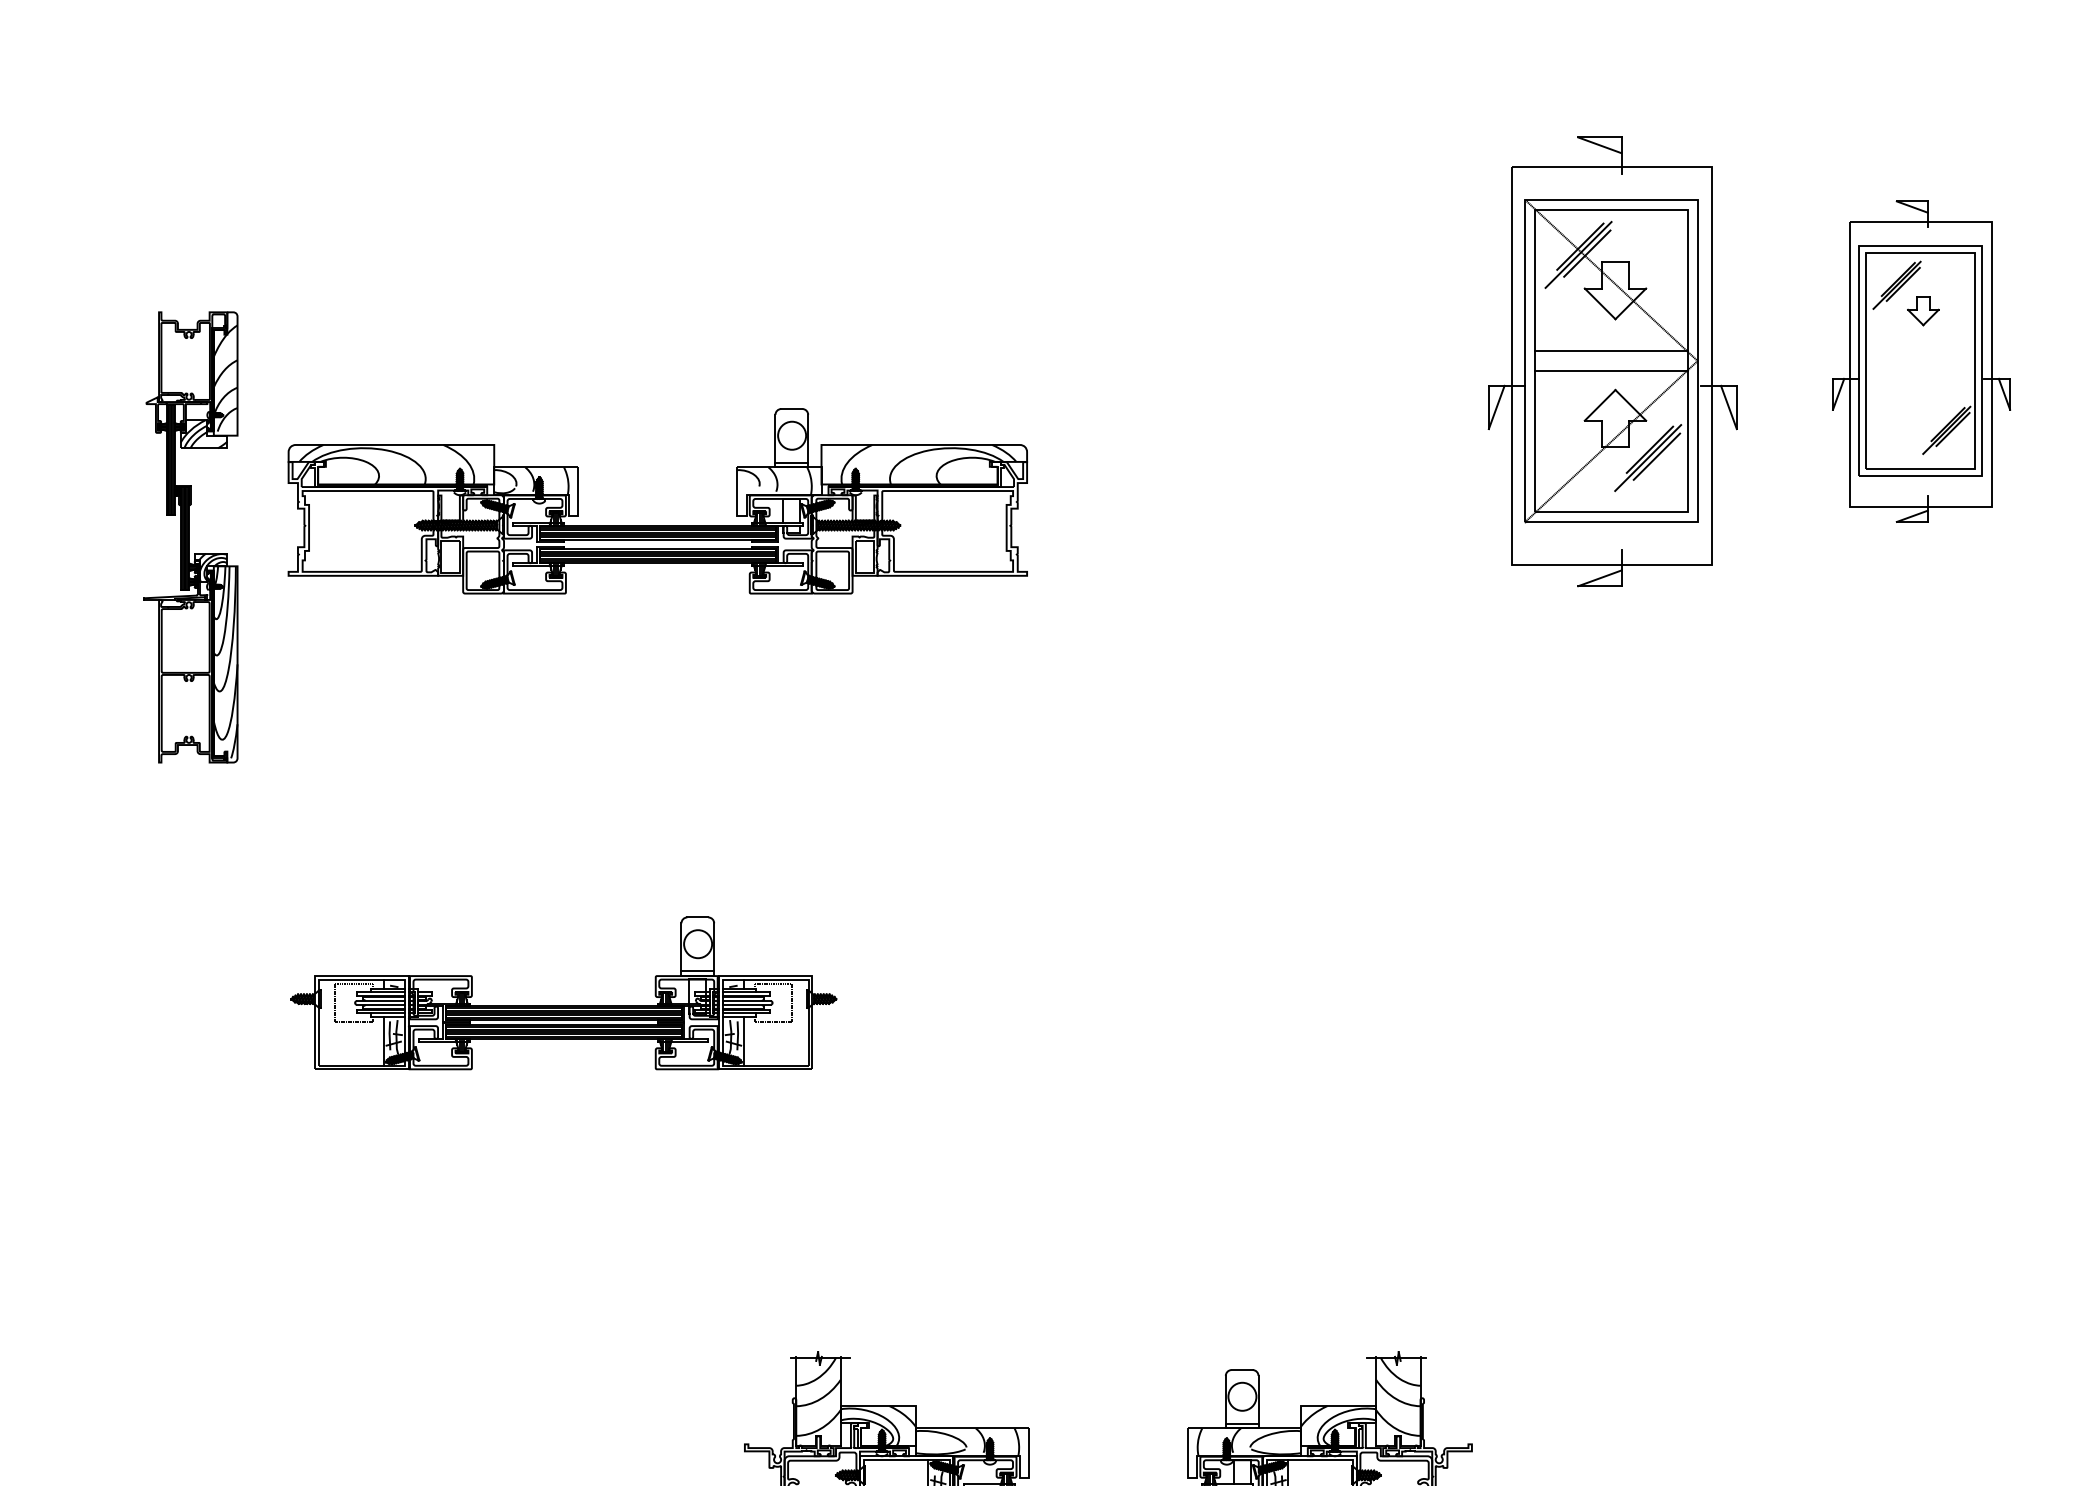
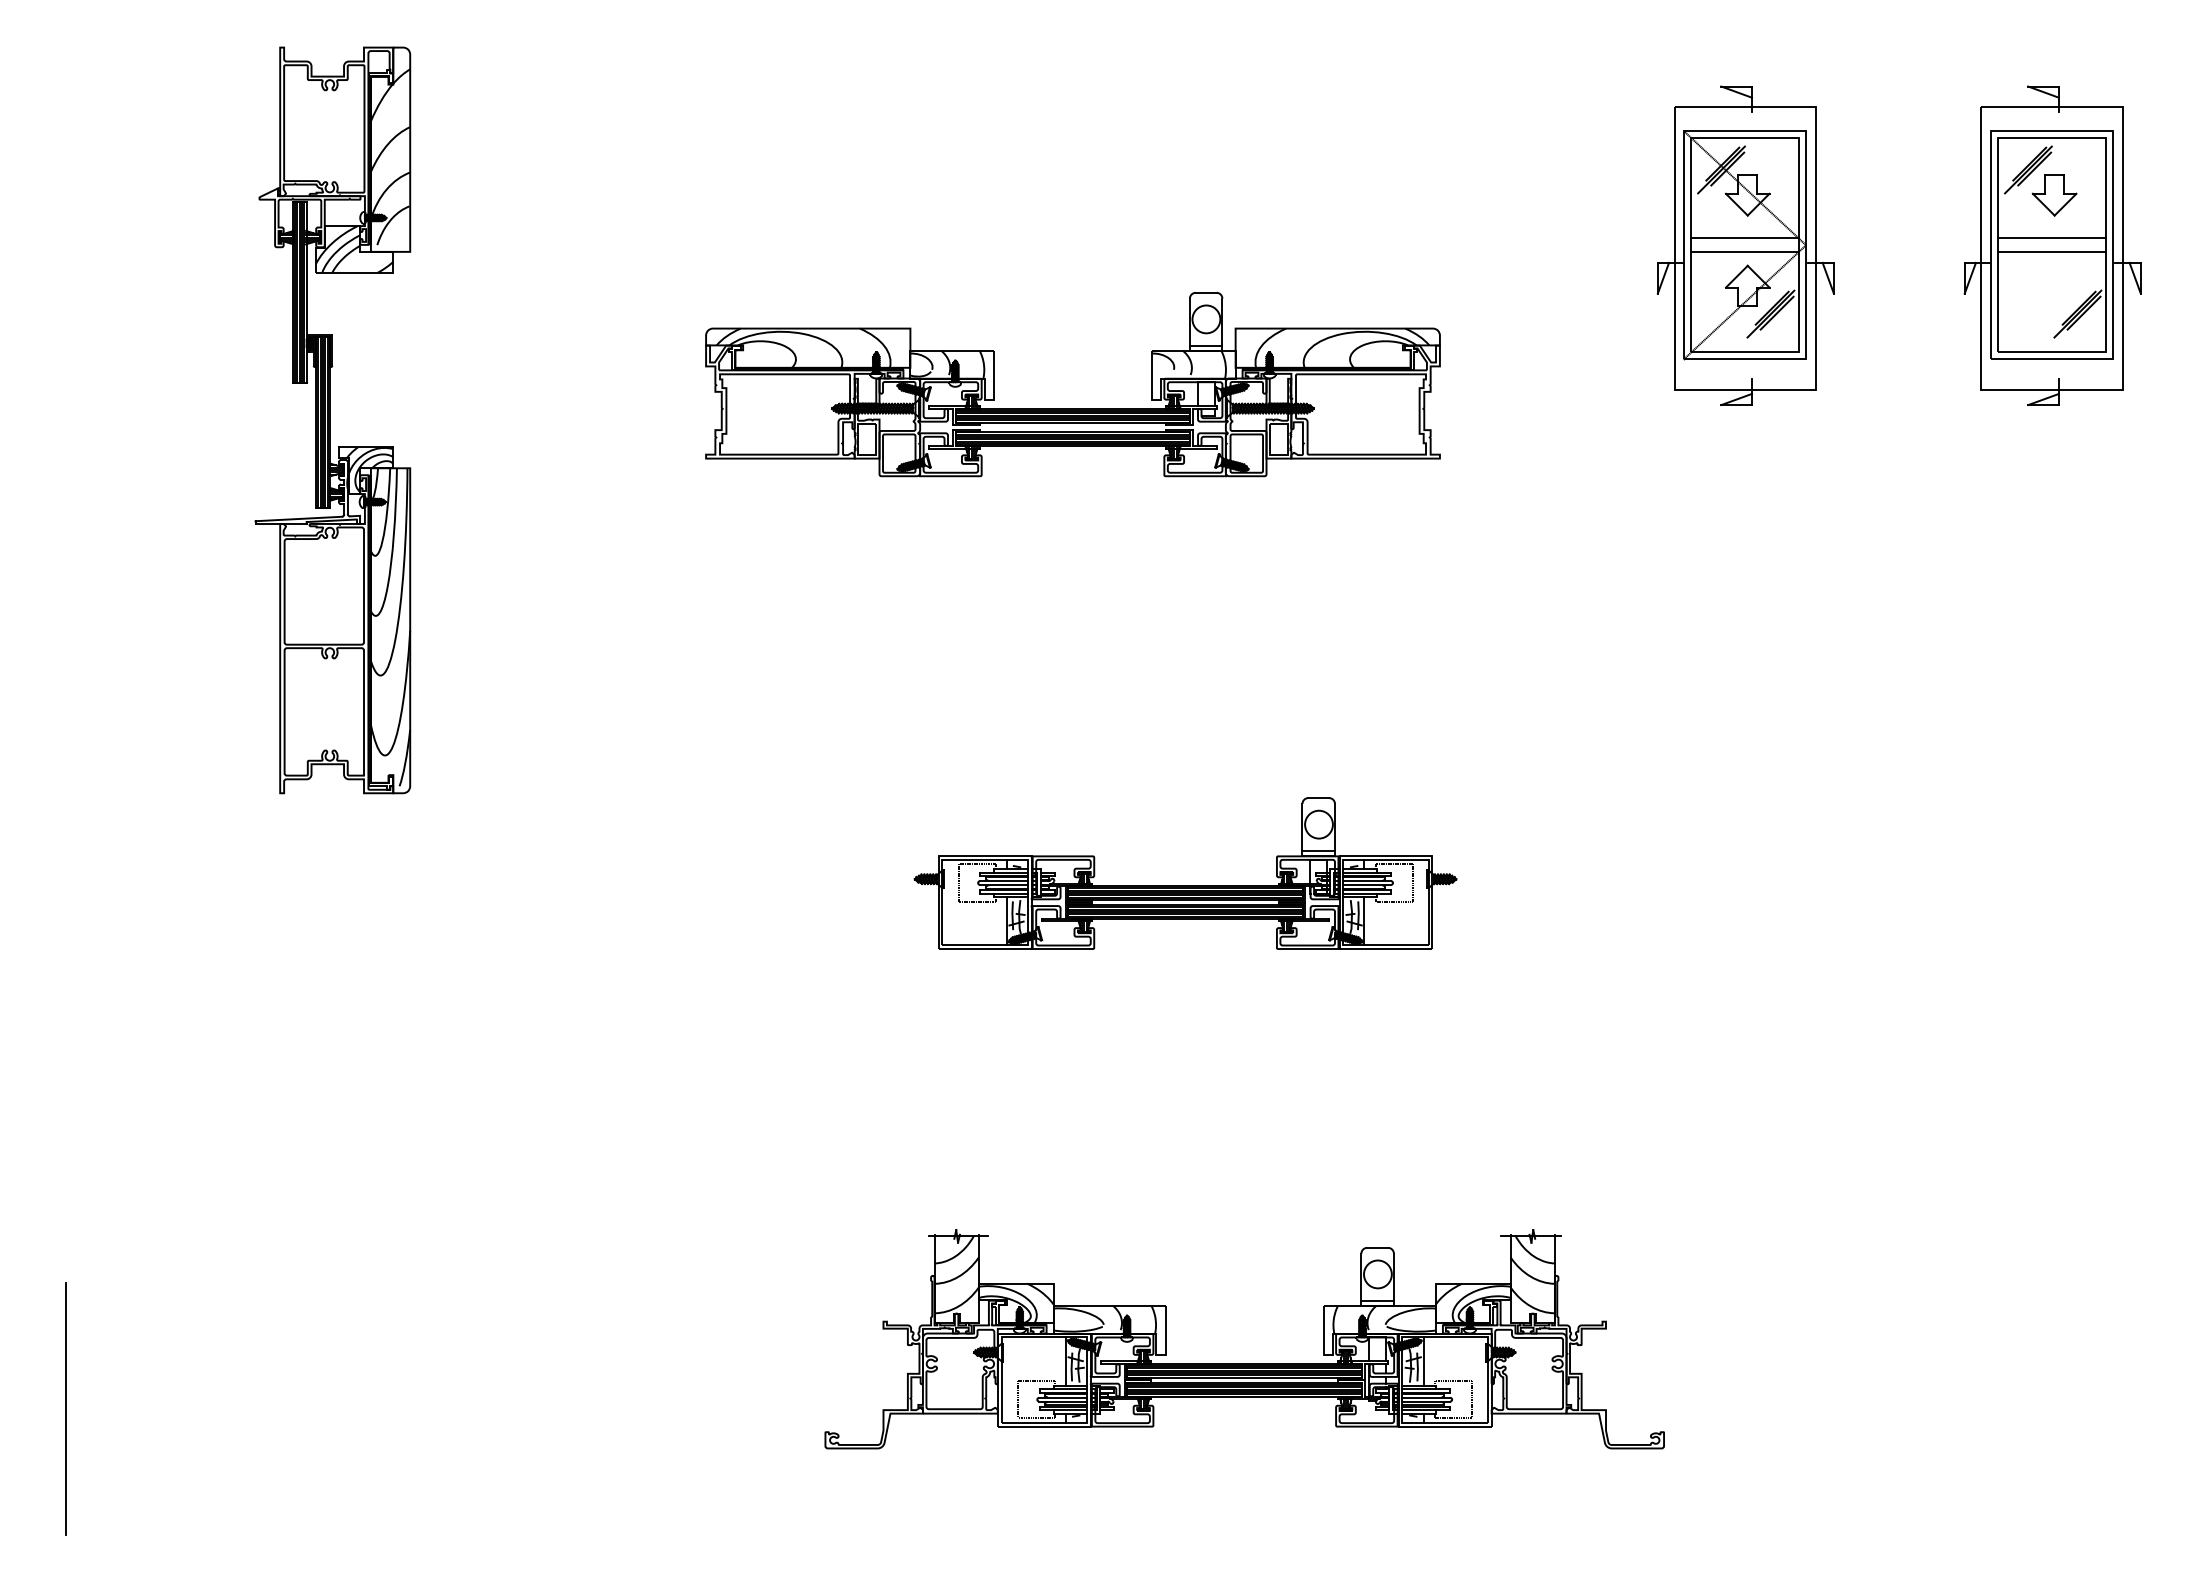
part: (1923, 311) -> (2054, 195), size x1.43
line: (1920, 354) -> (2051, 238), added
part: (1612, 361) -> (1745, 245), size x0.71
line: (1920, 368) -> (2051, 252), added
part: (657, 525) -> (1072, 408), moved
part: (190, 537) -> (332, 420), size x1.67
part: (563, 1005) -> (1185, 885), moved

